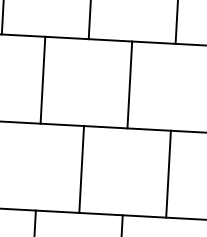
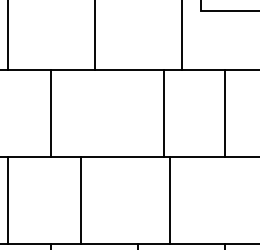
line: (130, 84) -> (164, 113), moved
line: (81, 169) -> (80, 200), moved
line: (168, 173) -> (169, 200), moved

